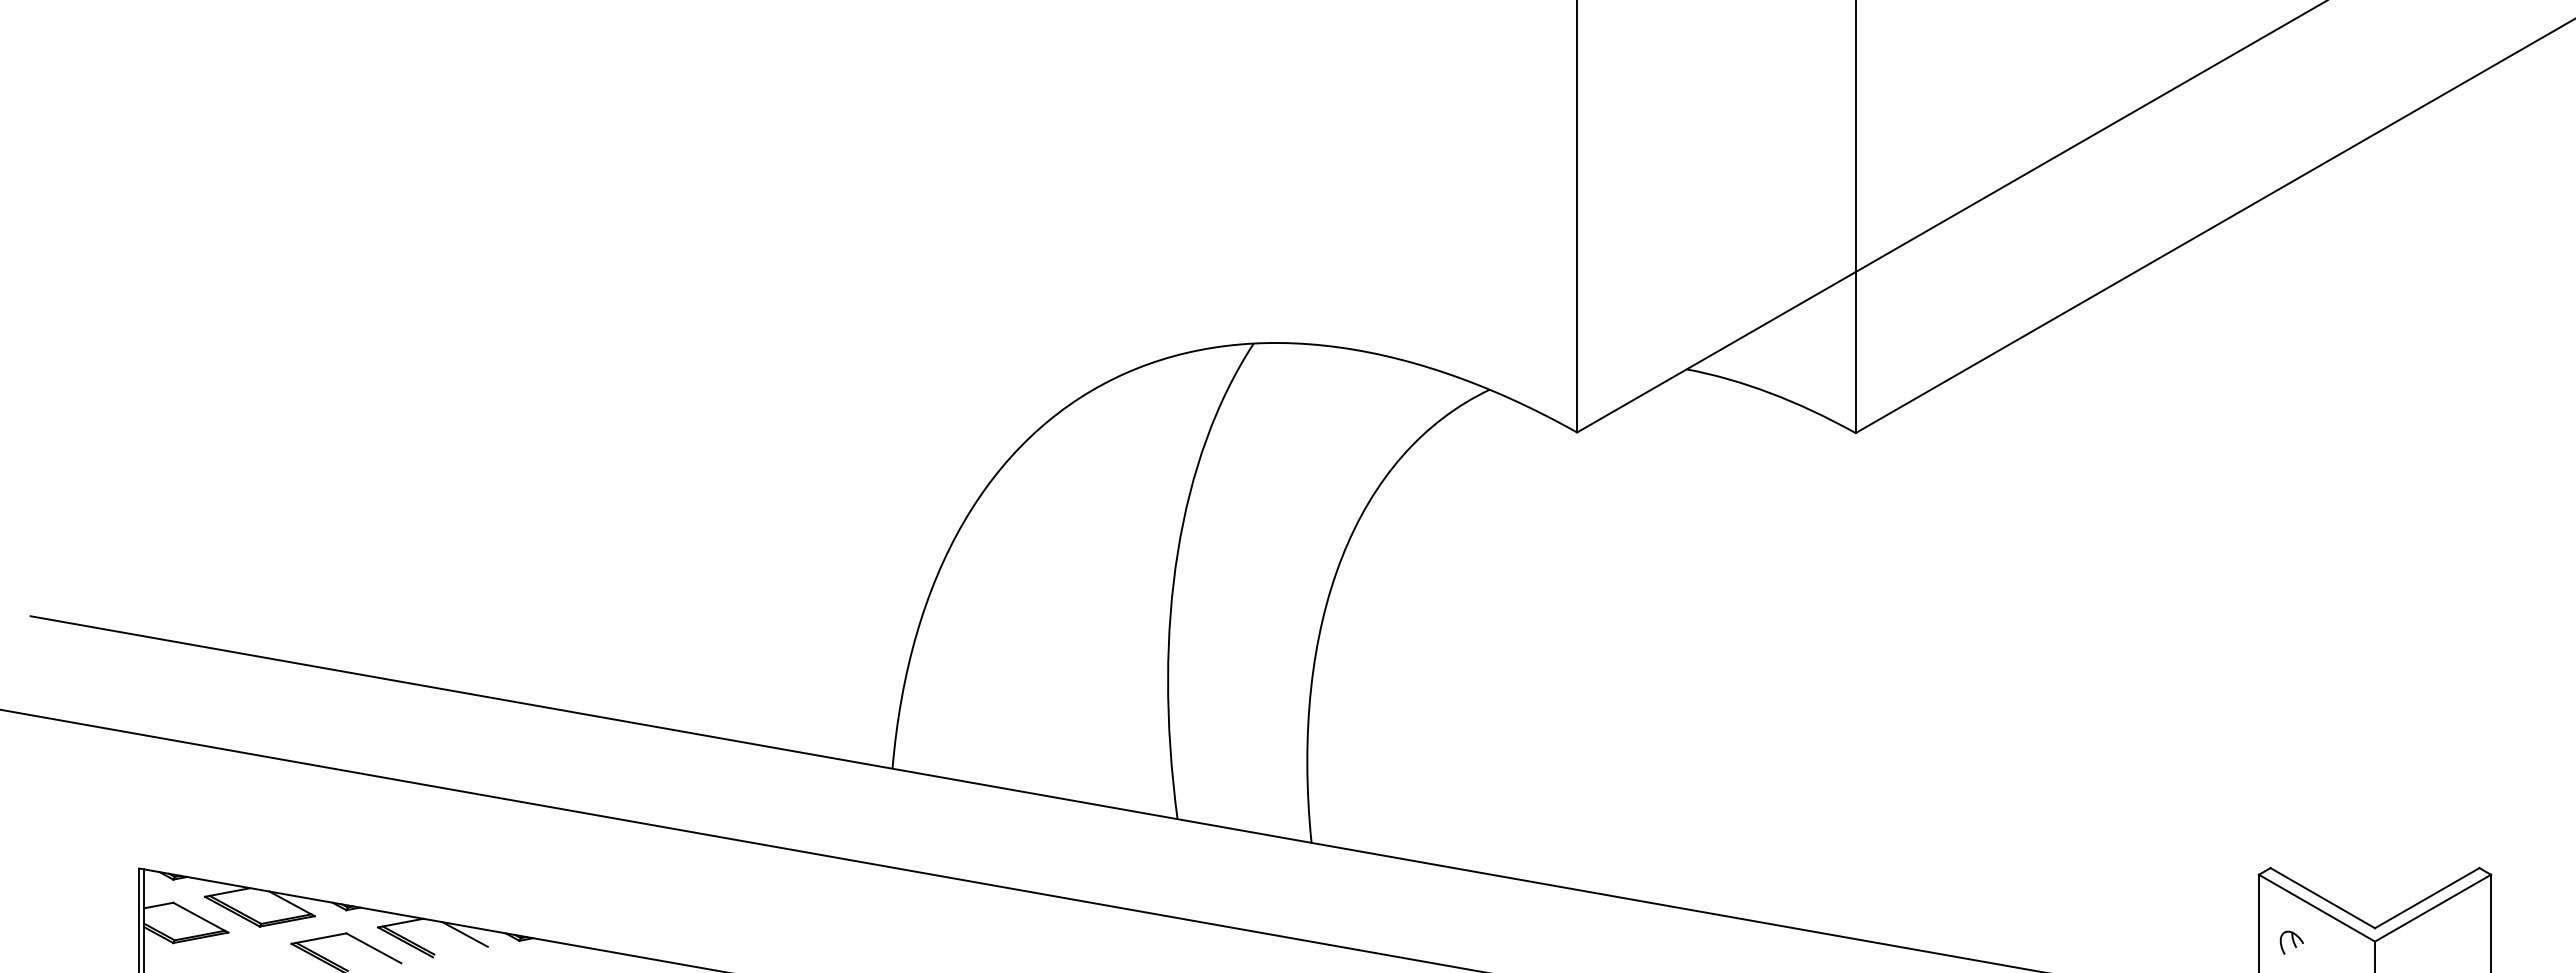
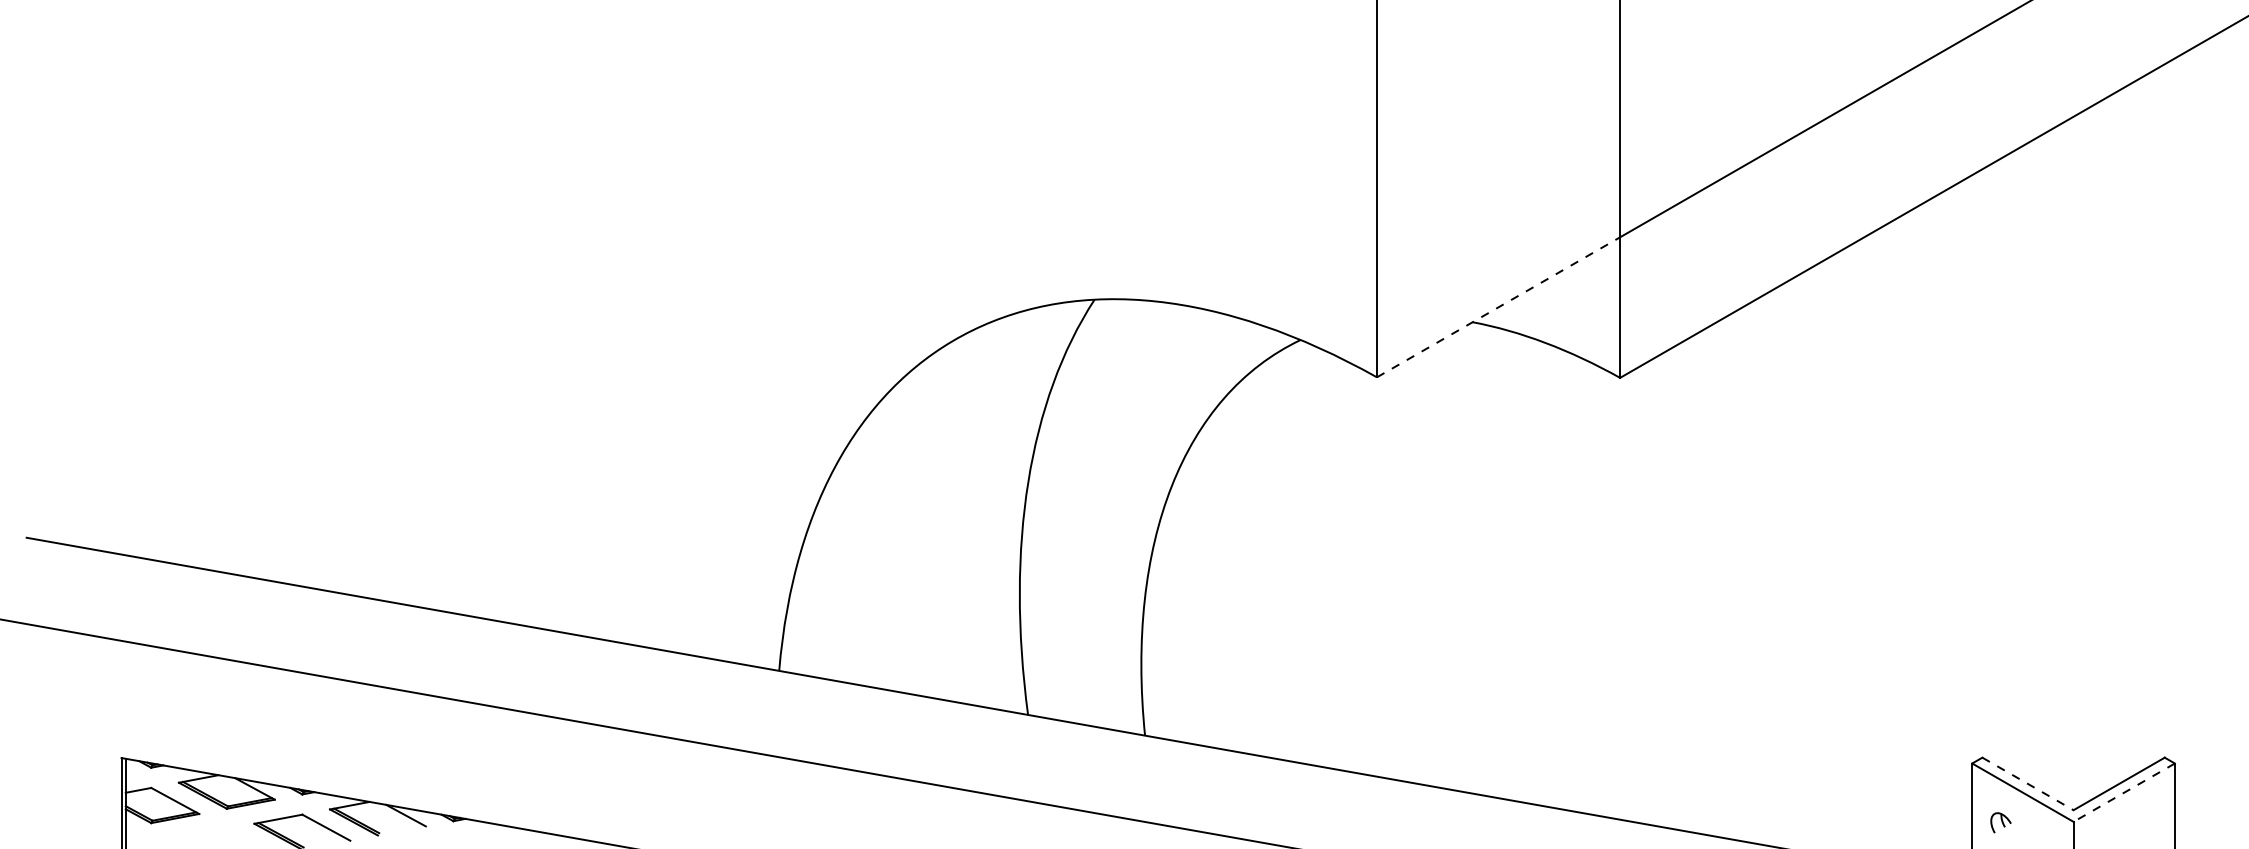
line: (1716, 352) -> (1498, 307), solid -> dashed
line: (2323, 898) -> (2028, 784), solid -> dashed
line: (2433, 908) -> (2124, 792), solid -> dashed

